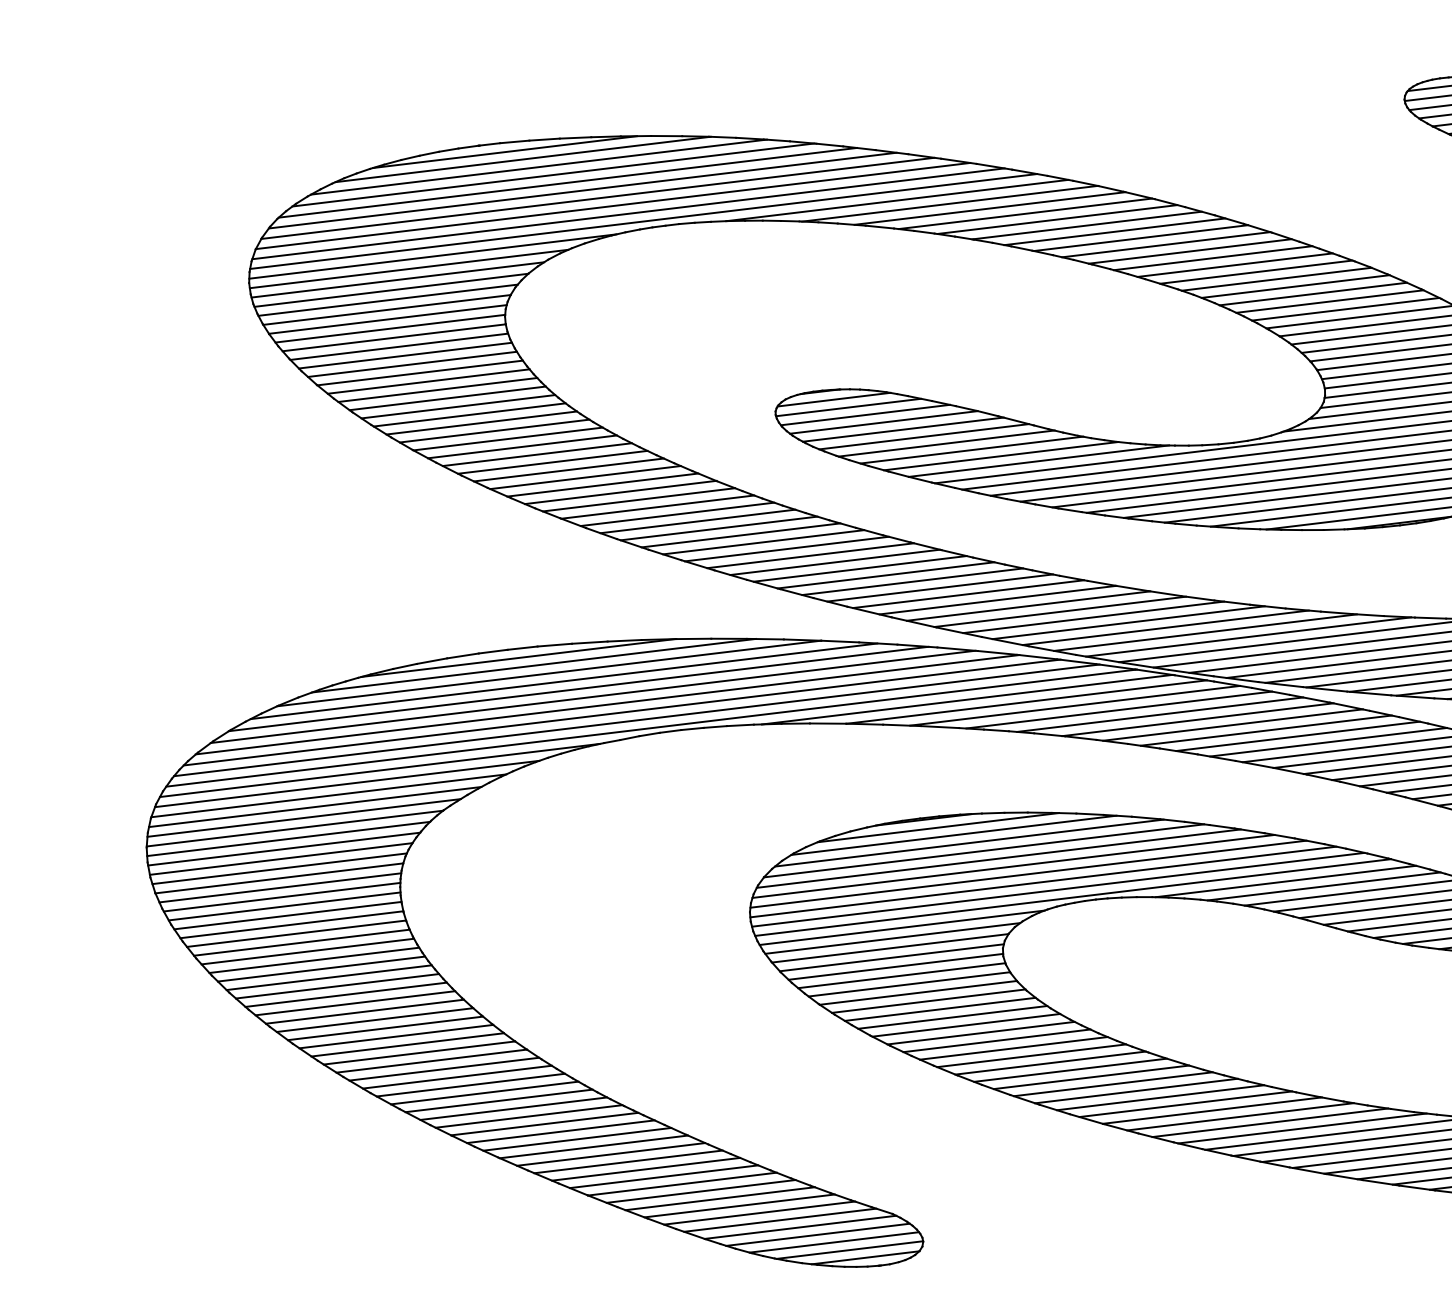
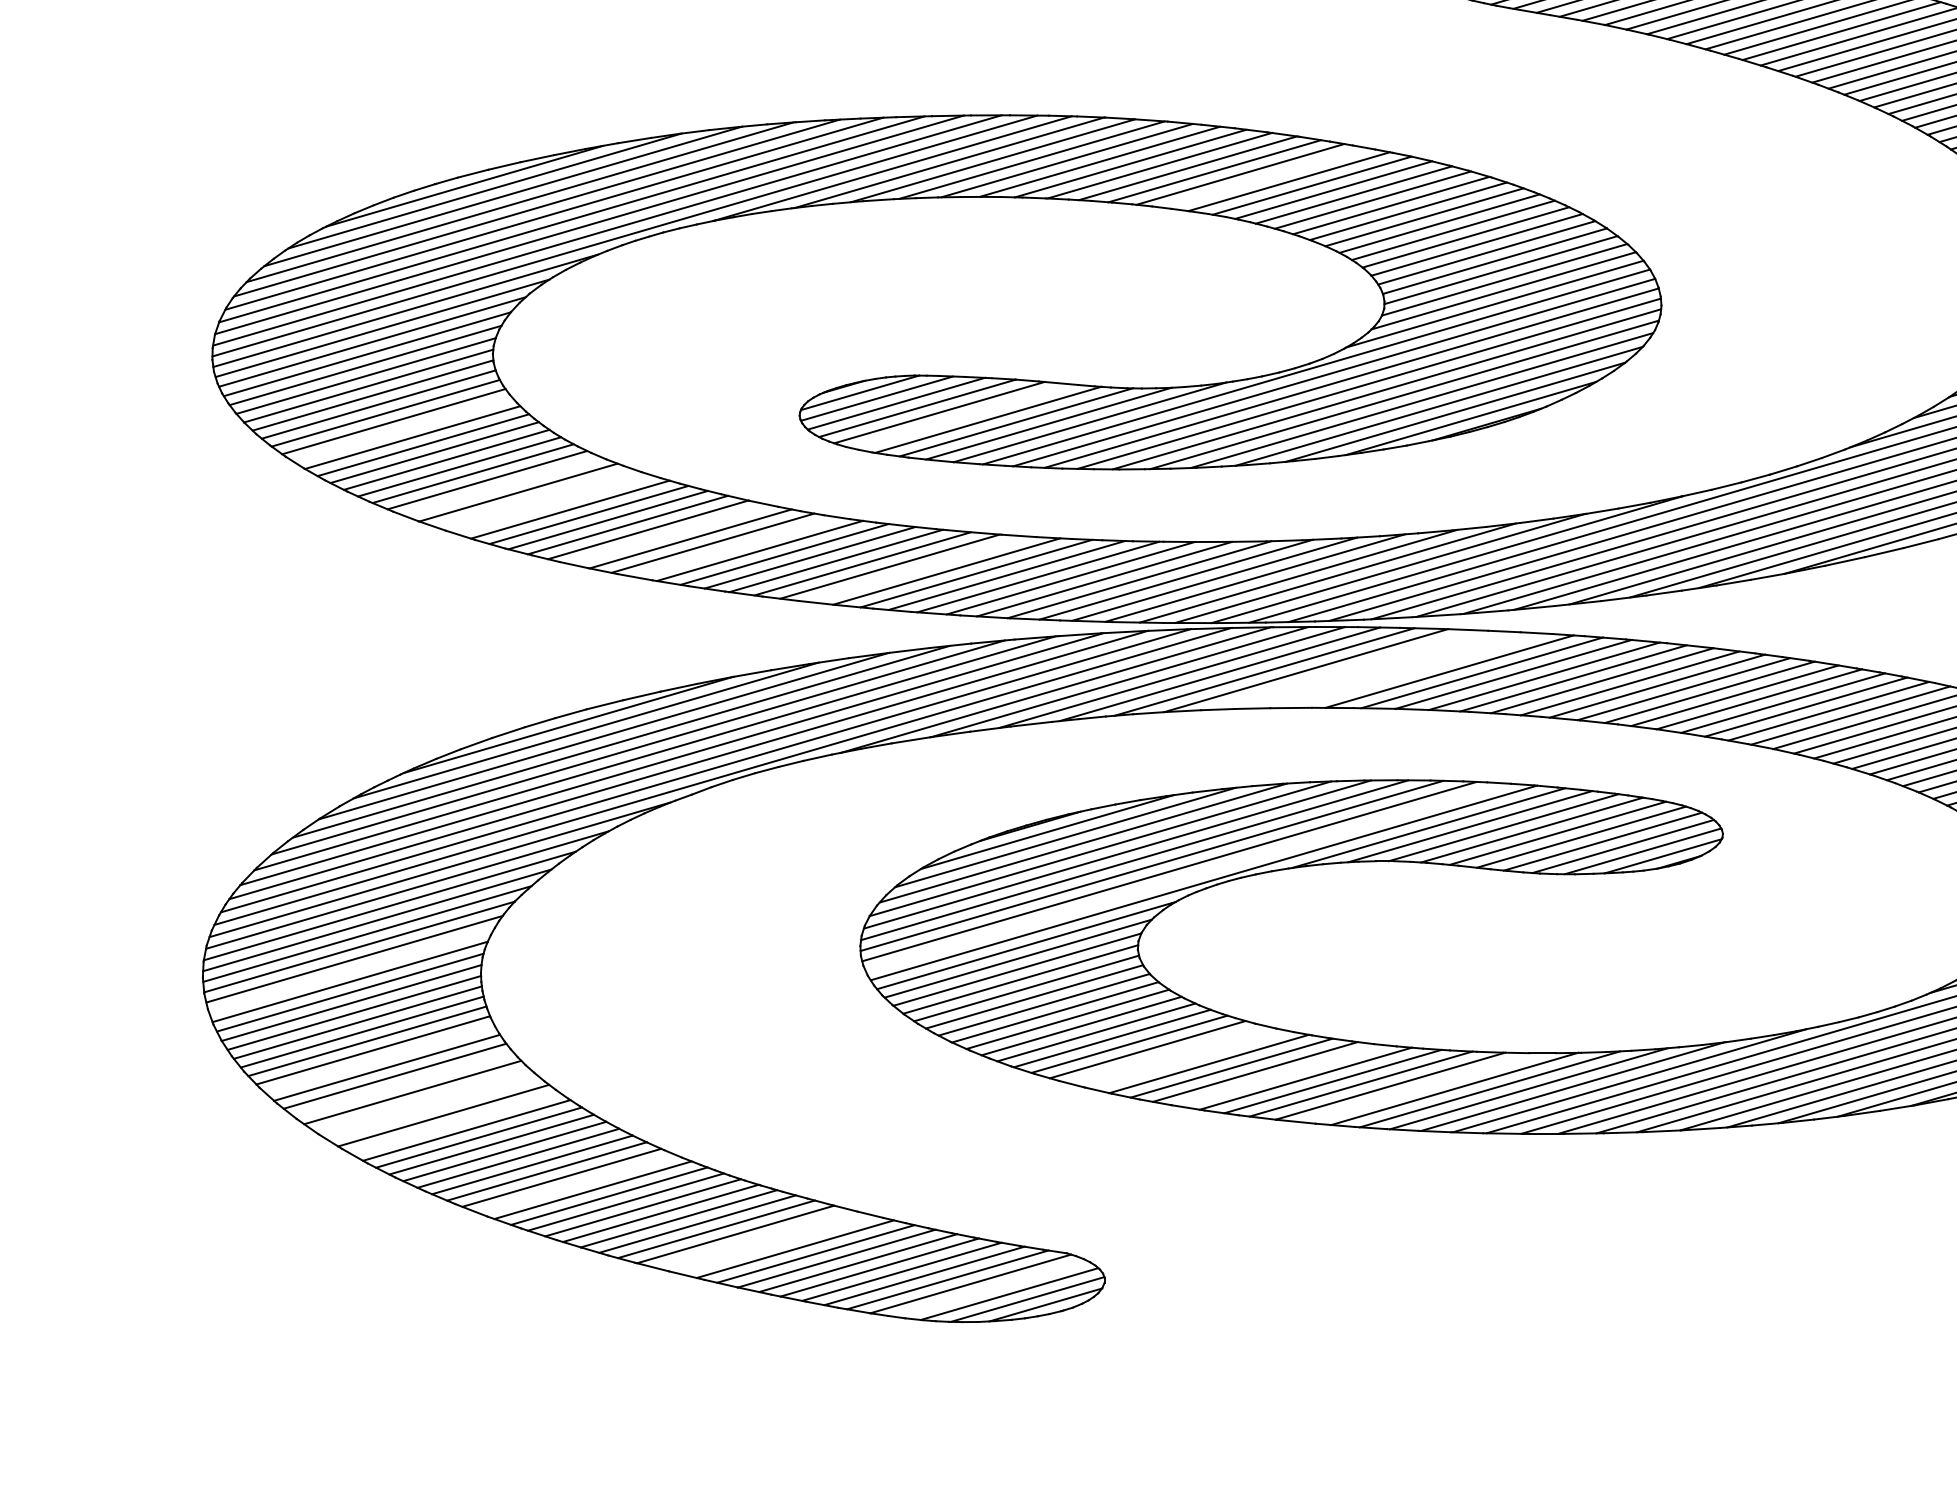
line: (1235, 264) -> (1265, 177), removed
line: (412, 364) -> (402, 429), removed
line: (494, 431) -> (502, 486), removed
line: (923, 436) -> (962, 416), removed
line: (522, 446) -> (535, 498), removed
line: (537, 454) -> (552, 504), removed
line: (639, 499) -> (669, 534), removed
line: (698, 520) -> (736, 546), removed
line: (859, 568) -> (917, 568), removed
line: (1233, 724) -> (1344, 669), removed
line: (1265, 729) -> (1380, 669), removed
line: (1297, 736) -> (1415, 670), removed
line: (284, 848) -> (351, 970), removed
line: (1058, 889) -> (1186, 876), removed
line: (296, 933) -> (379, 1058), removed
line: (314, 960) -> (403, 1084), removed
line: (329, 977) -> (422, 1100), removed
line: (337, 986) -> (432, 1108), removed
line: (354, 1002) -> (454, 1122), removed
line: (1013, 1048) -> (1166, 1054), removed
line: (1031, 1055) -> (1187, 1059), removed
line: (457, 1076) -> (577, 1183), removed
line: (1112, 1084) -> (1279, 1075), removed
line: (1240, 1116) -> (1421, 1087), removed
line: (610, 1154) -> (754, 1239), removed
line: (627, 1161) -> (774, 1244), removed
line: (817, 1234) -> (990, 1288), removed

